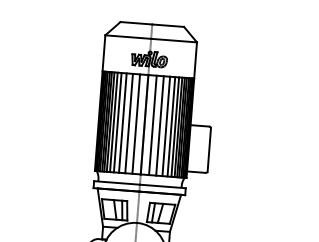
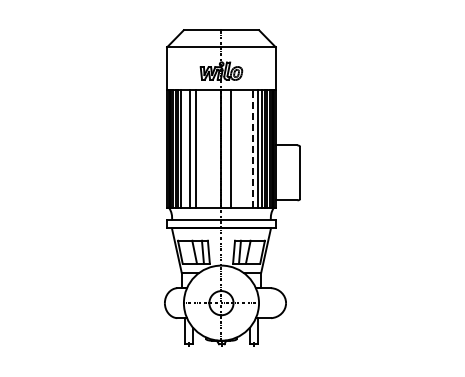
line: (114, 122) -> (185, 149), removed
line: (129, 123) -> (203, 149), removed
line: (136, 124) -> (211, 149), removed
line: (159, 126) -> (239, 149), removed
line: (166, 126) -> (247, 149), removed
line: (171, 127) -> (253, 149), solid -> dashed

